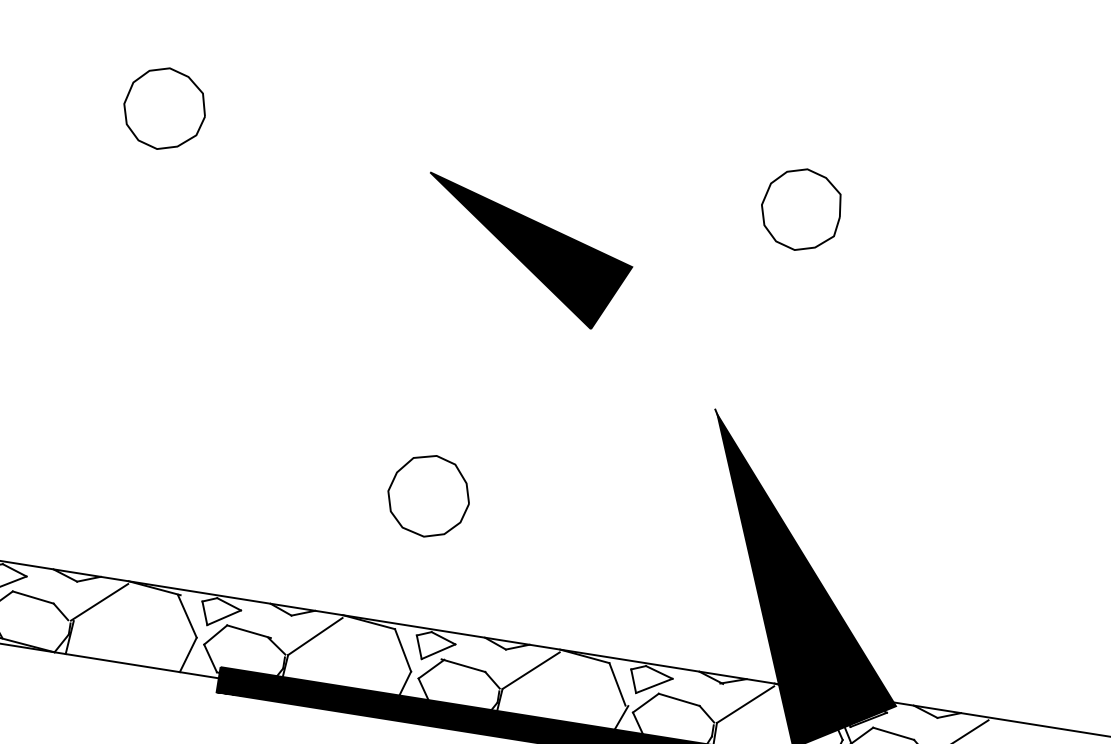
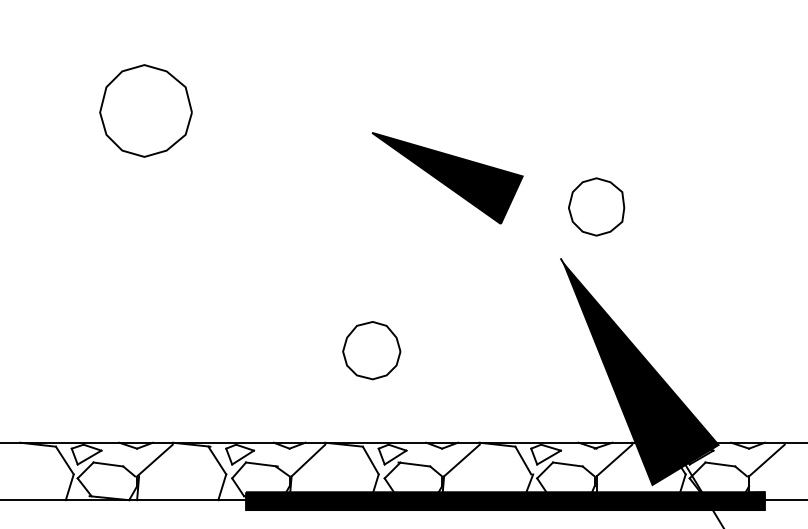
part: (164, 108) -> (145, 110), size x1.6
part: (801, 208) -> (596, 206), moved
part: (526, 253) -> (447, 178), moved

